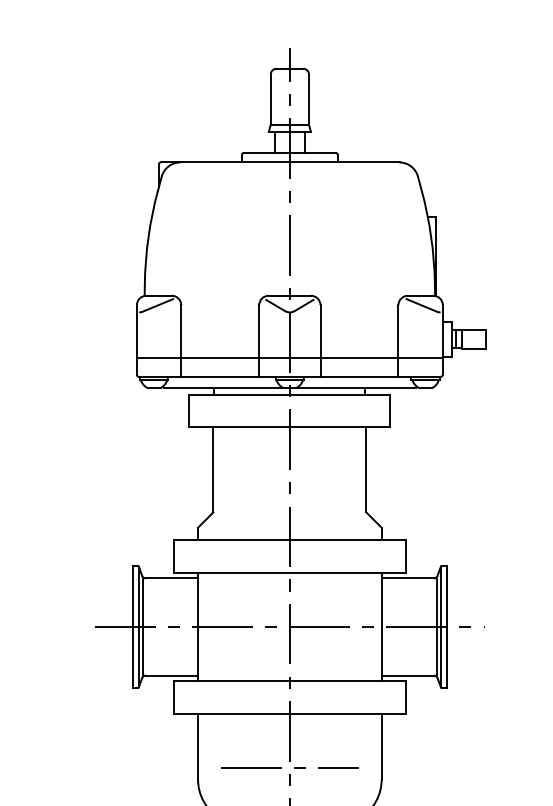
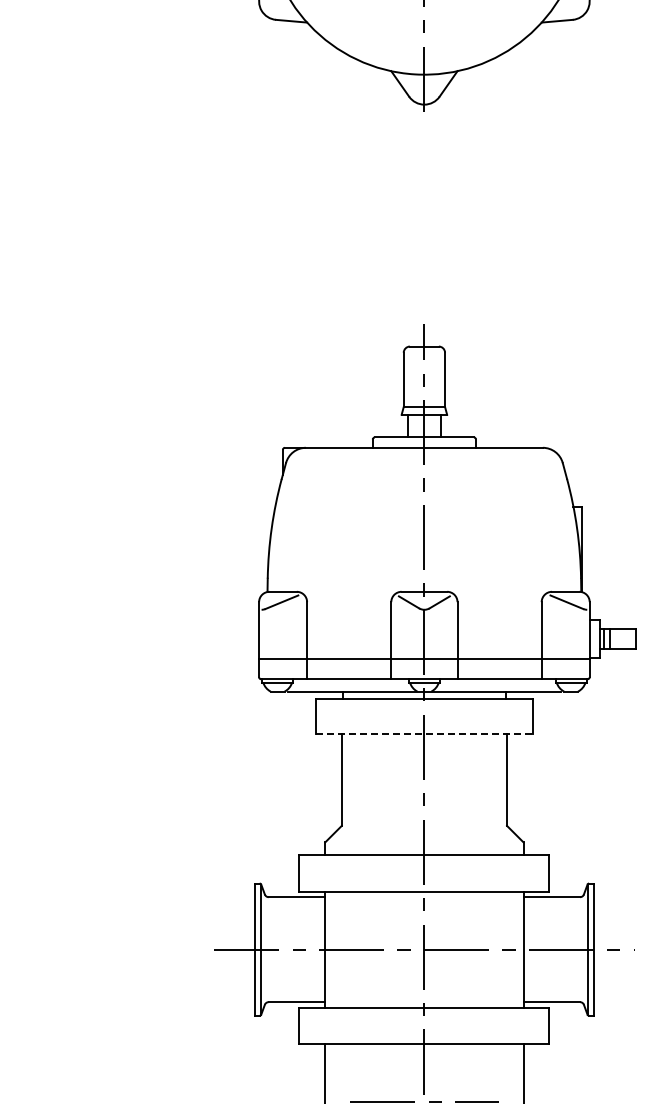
line: (289, 426) -> (424, 733), solid -> dashed
line: (142, 626) -> (265, 949), removed
line: (436, 626) -> (582, 949), removed

